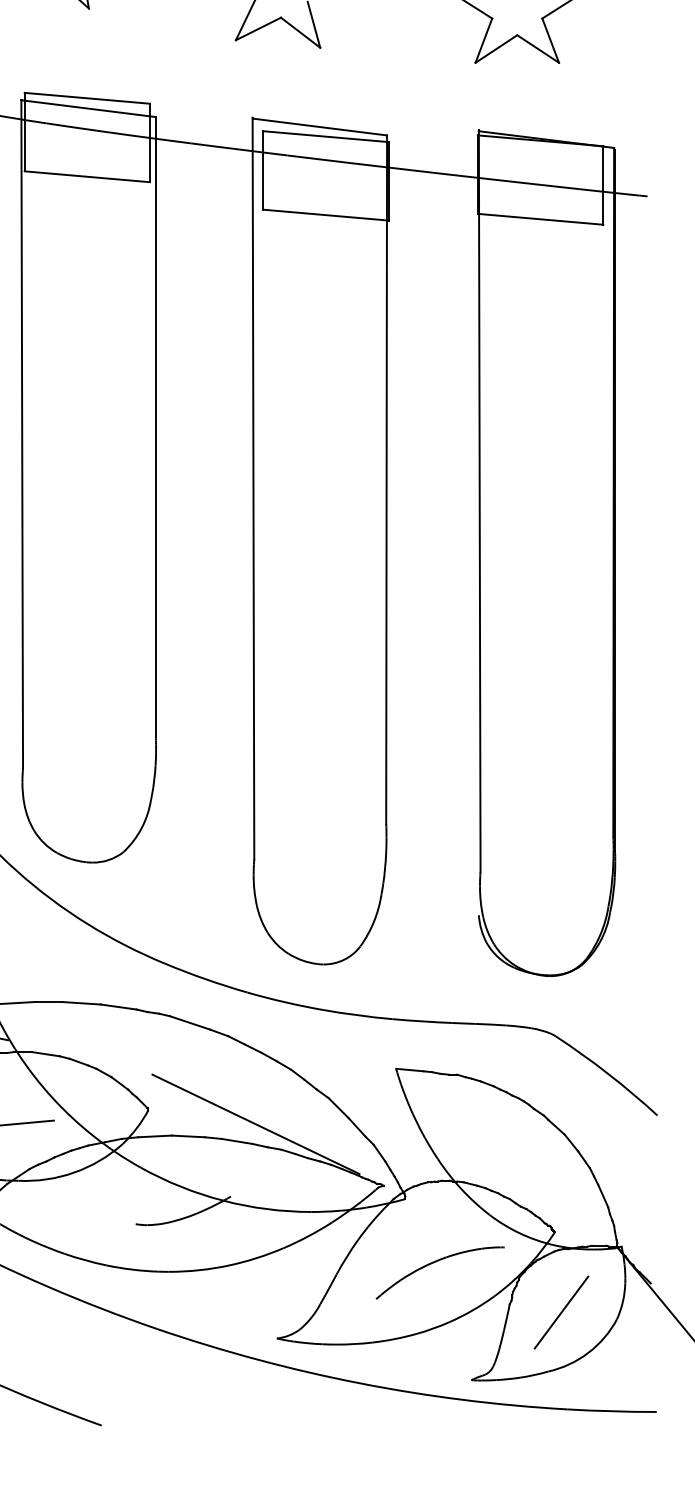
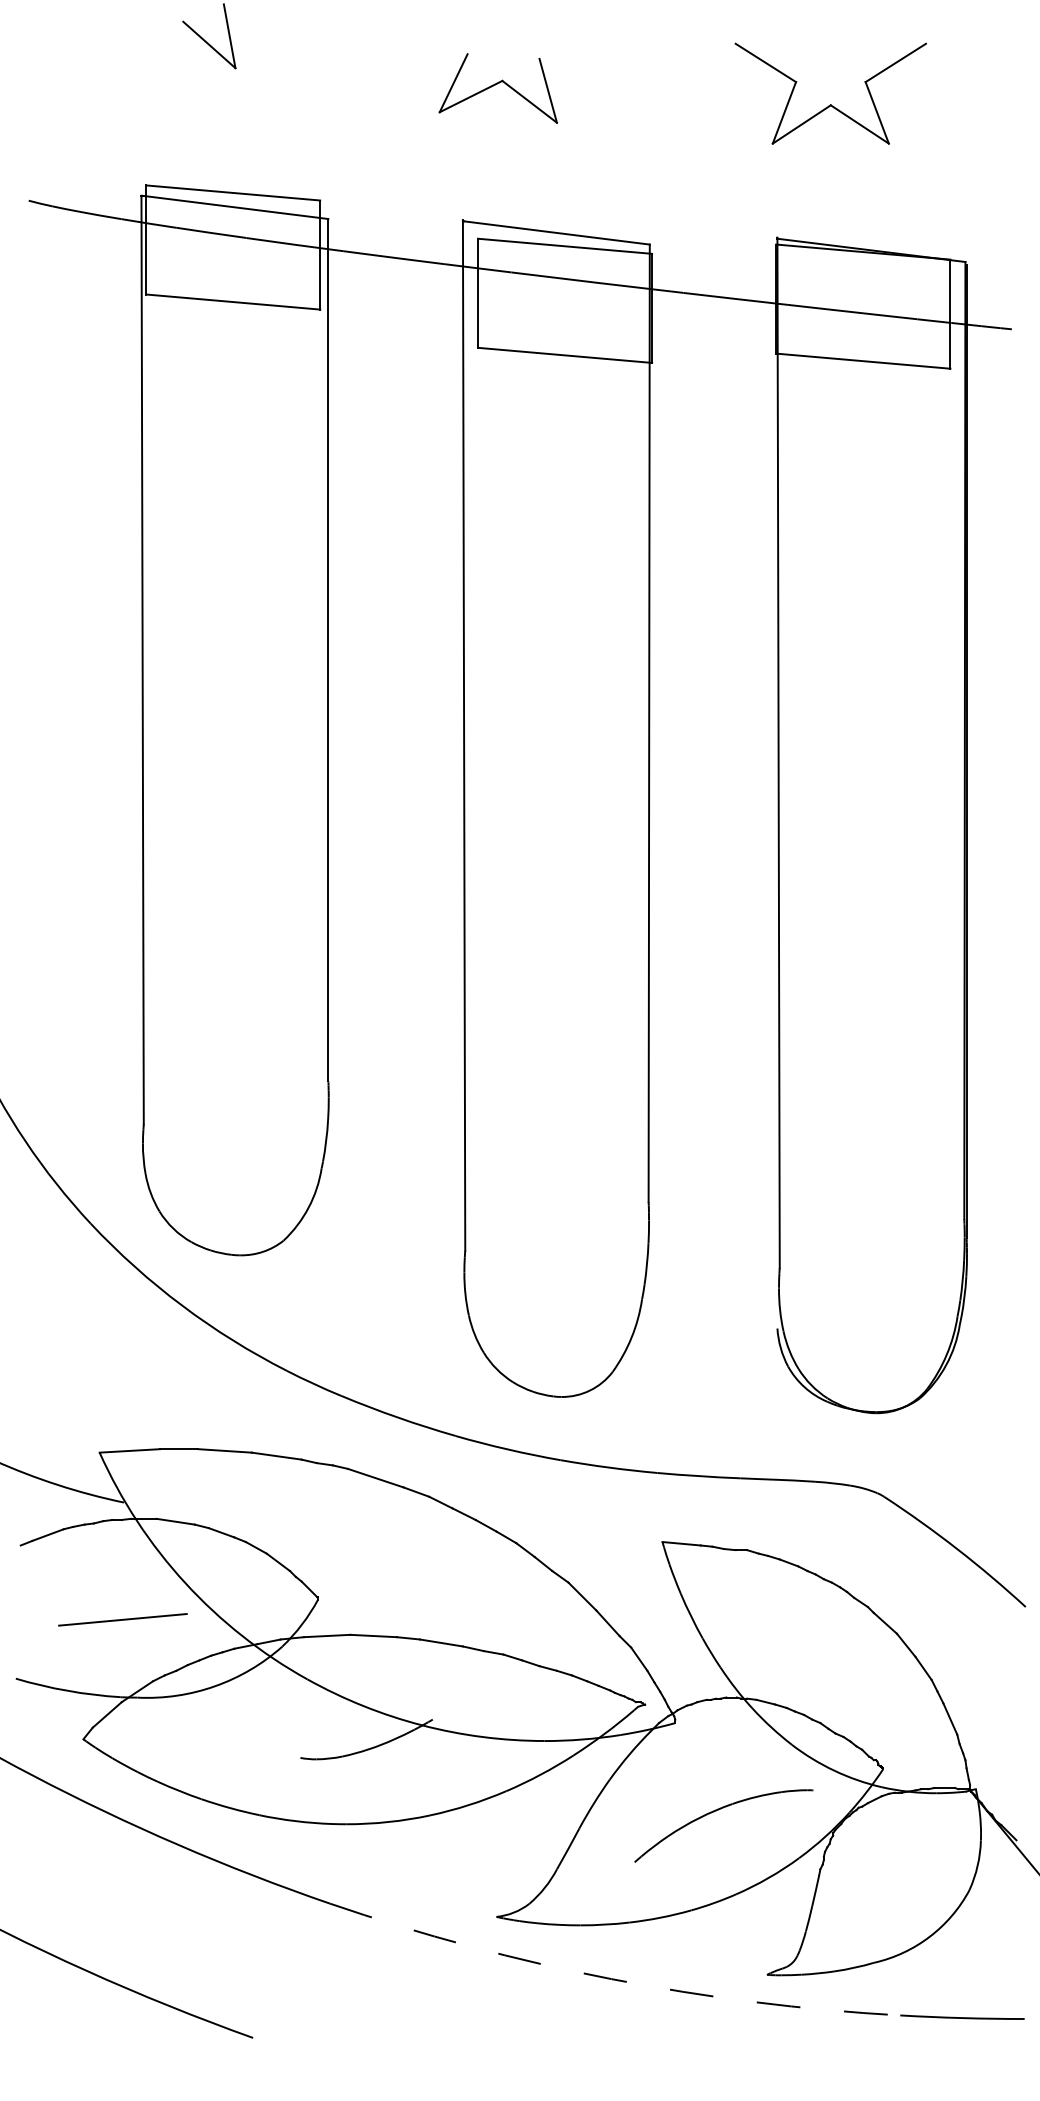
line: (255, 1124) -> (467, 1619), removed
line: (561, 1312) -> (892, 1880), removed
arc: (359, 1383) -> (611, 1979), solid -> dashed

